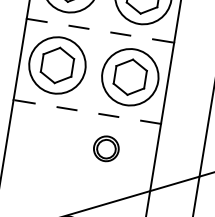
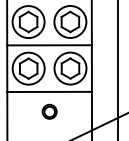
line: (102, 31) -> (50, 45), dashed -> solid
line: (87, 111) -> (49, 91), dashed -> solid
part: (106, 148) -> (49, 111), moved

